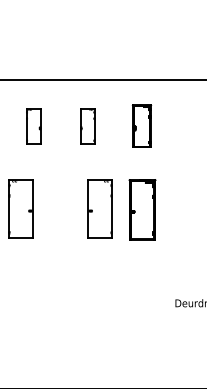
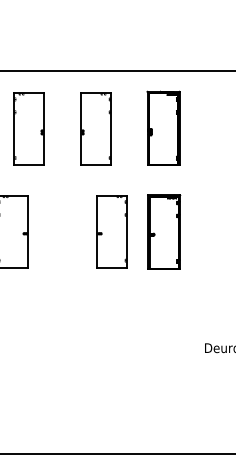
part: (141, 125) -> (162, 127), size x1.43
part: (33, 126) -> (28, 128), size x1.67
part: (87, 126) -> (95, 128), size x1.67

